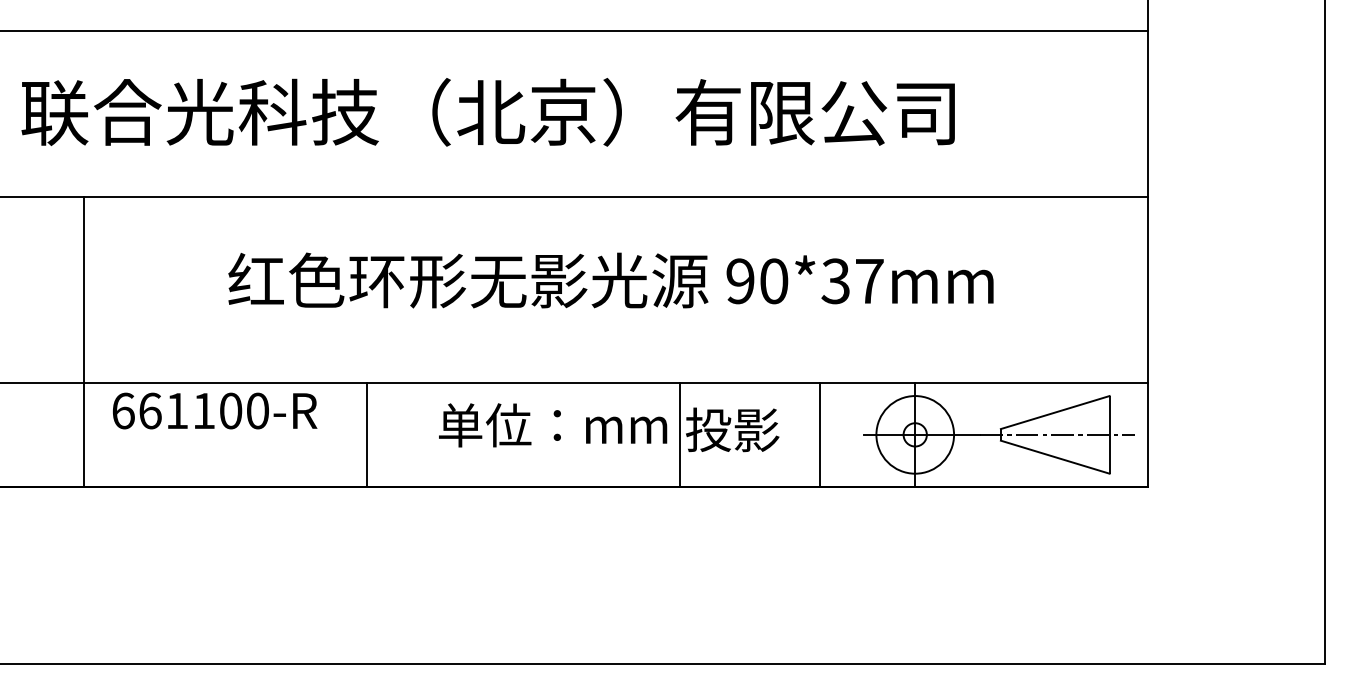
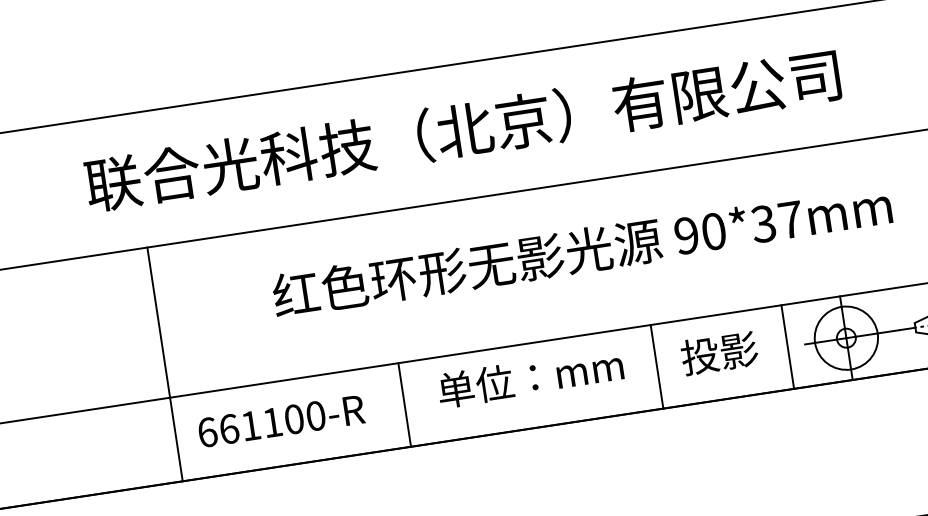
text: (215, 410) -> (281, 420), moved
text: (553, 425) -> (530, 378), moved
text: (732, 429) -> (719, 352), moved
line: (819, 434) -> (787, 346), moved

